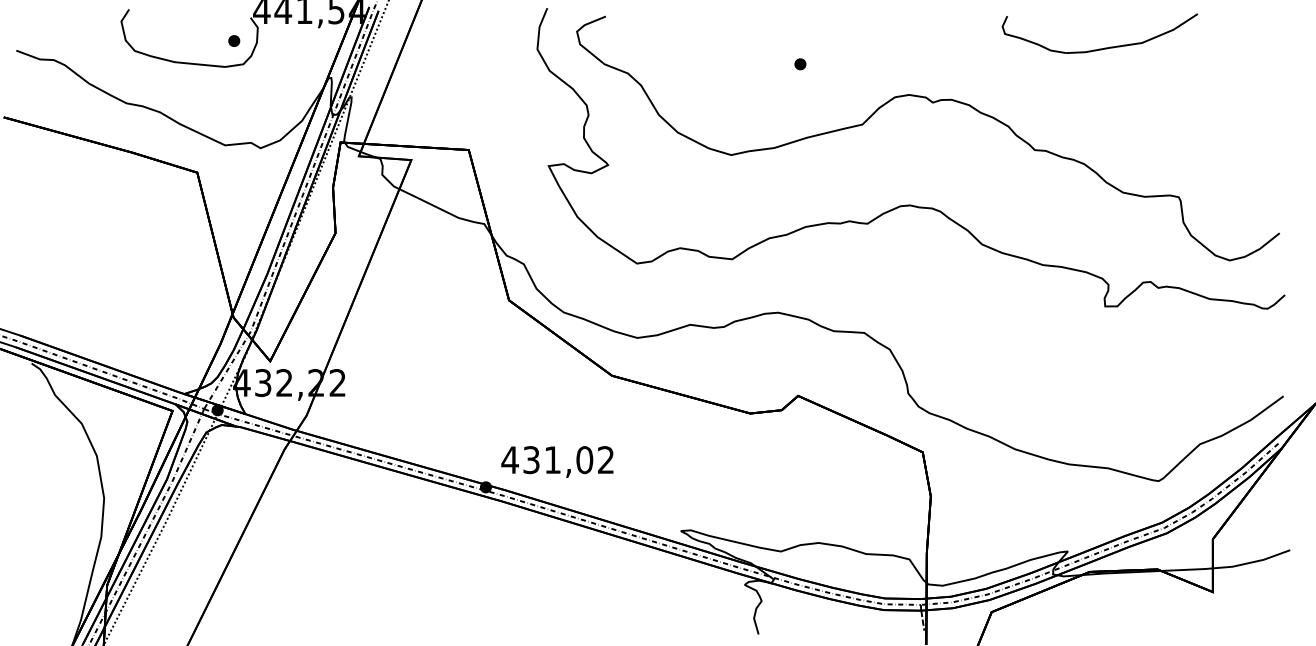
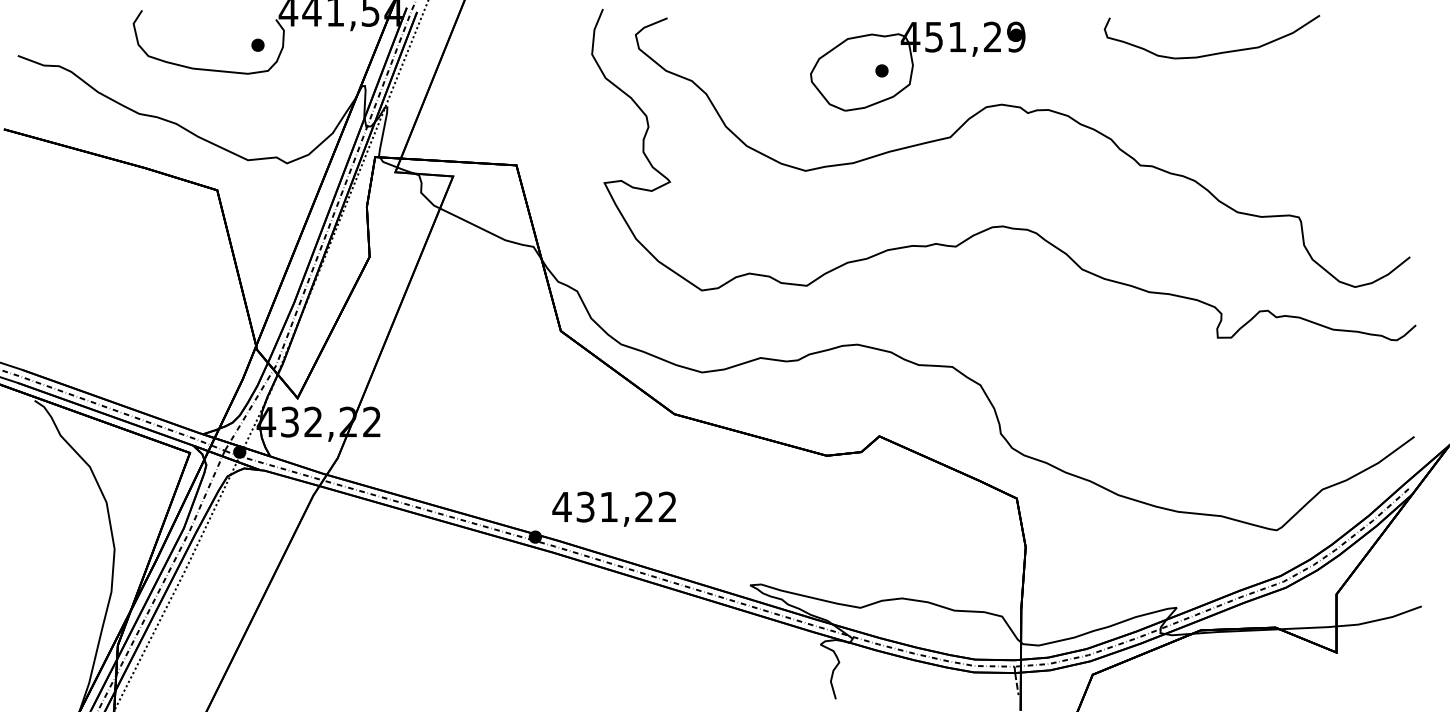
part: (832, 60) -> (917, 66), added
text: (584, 460) -> (643, 507), 431,02 -> 431,22

